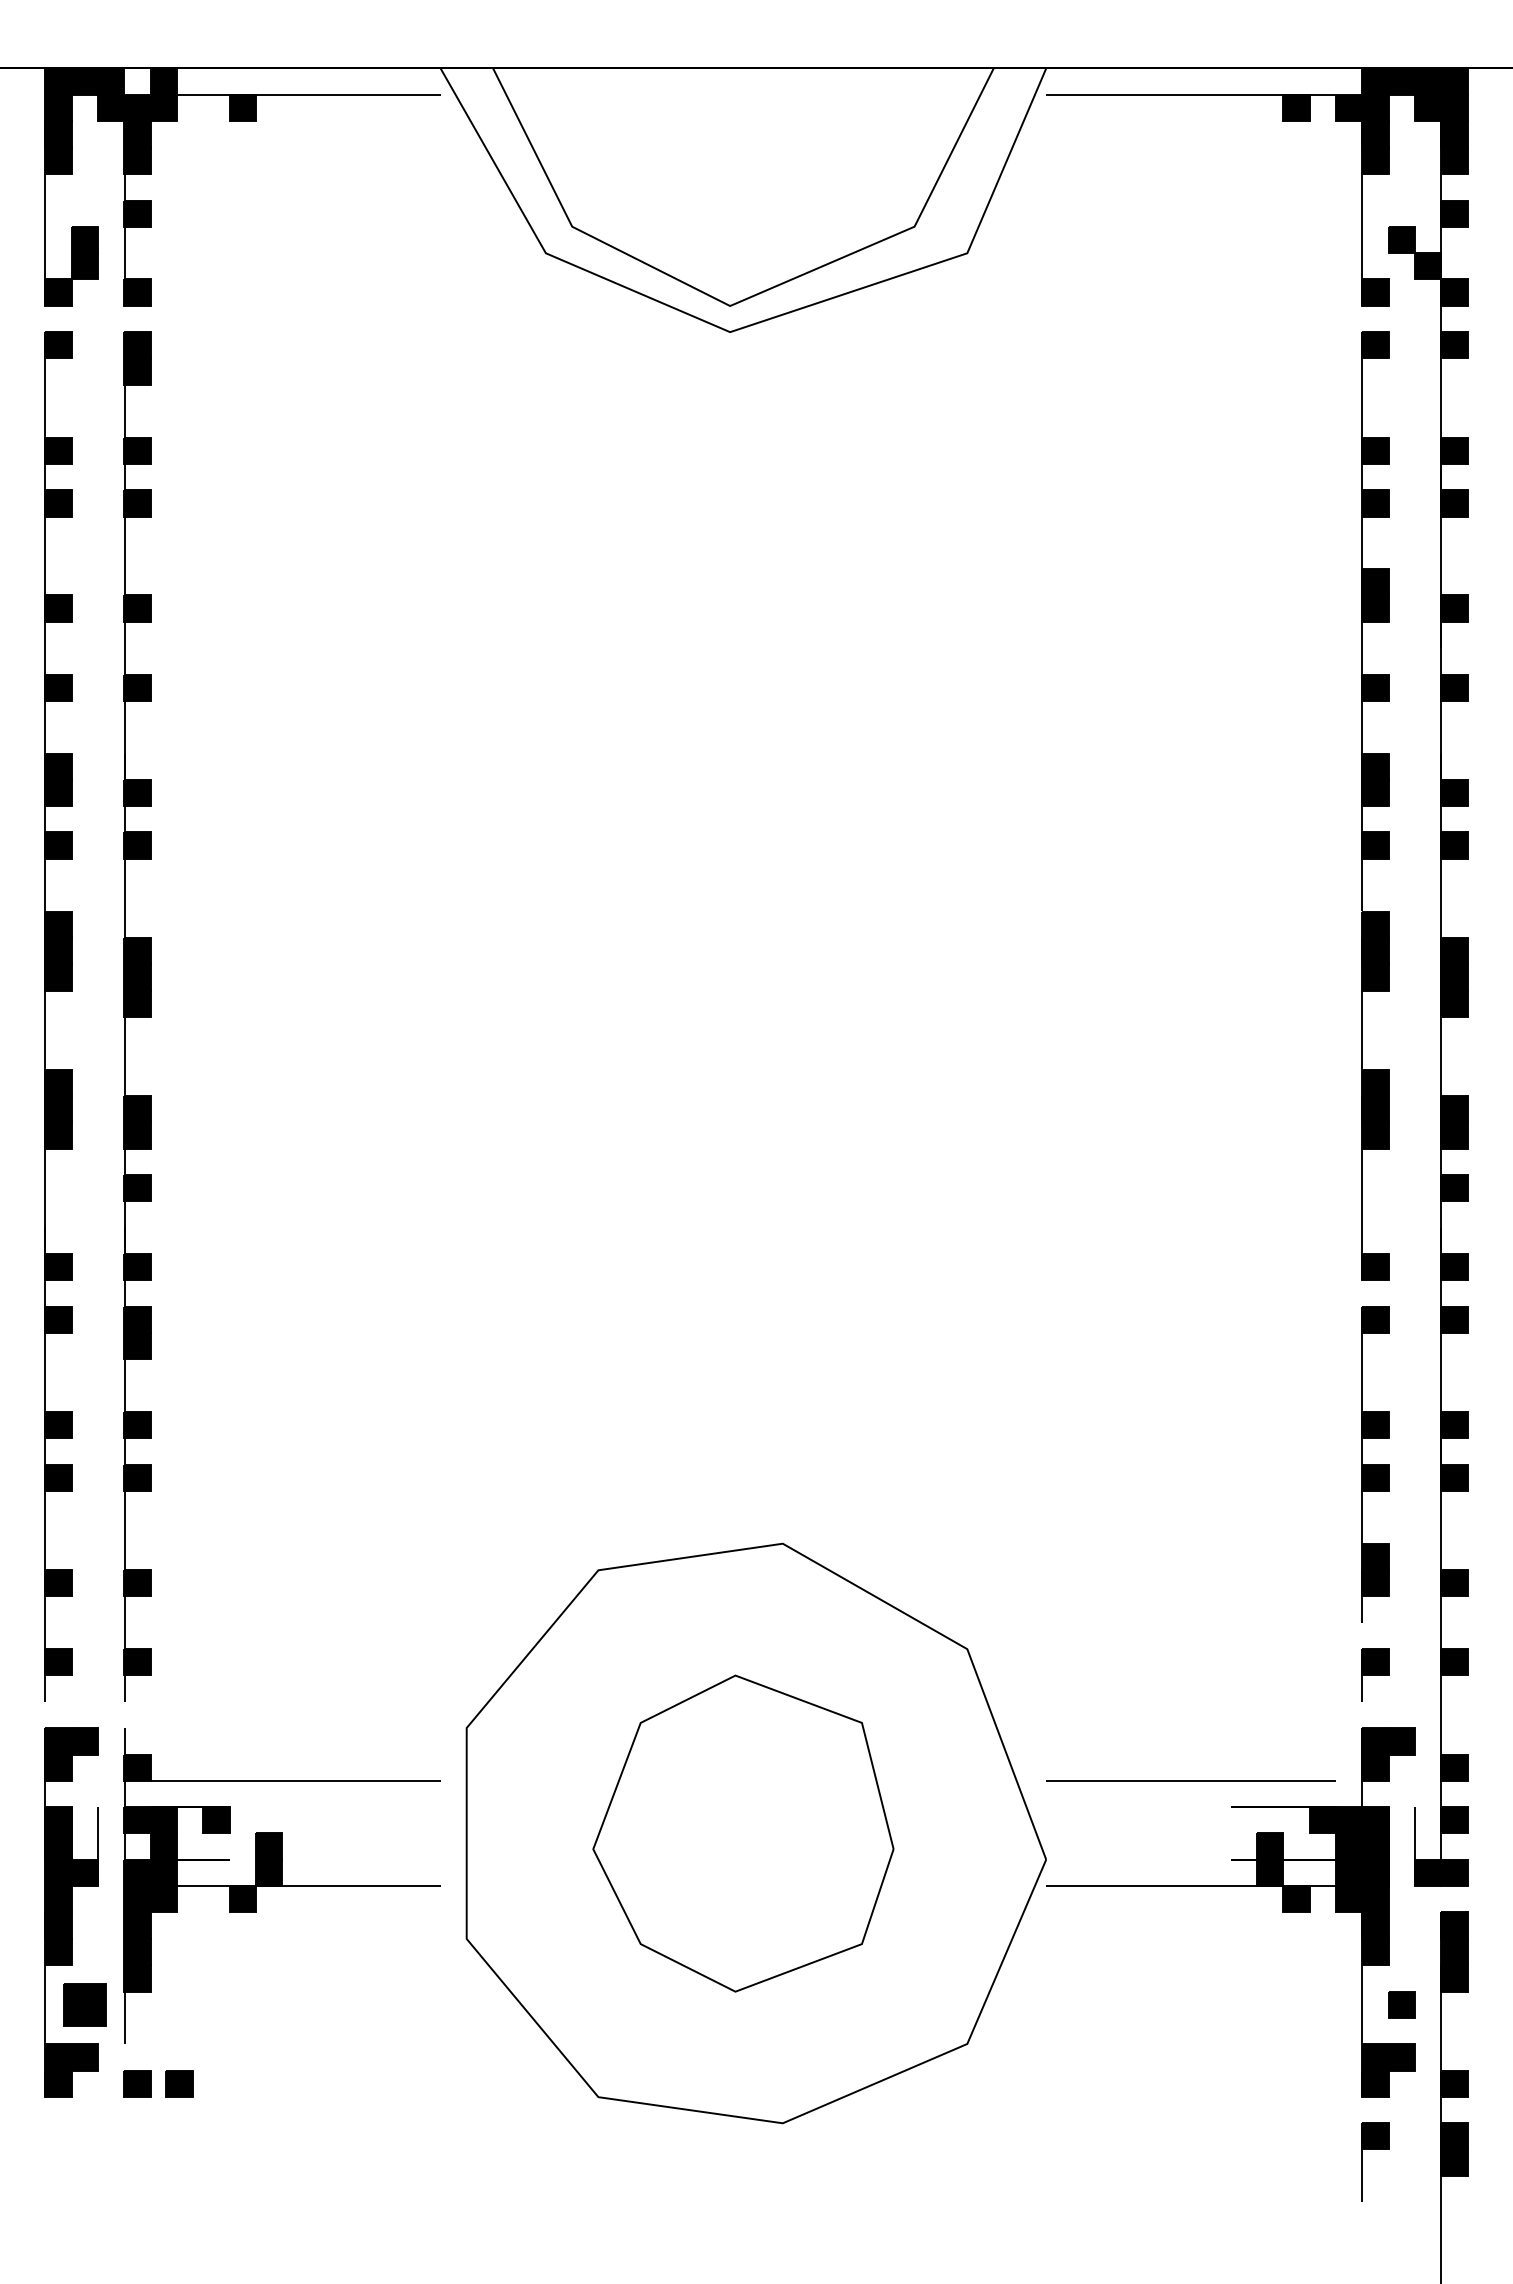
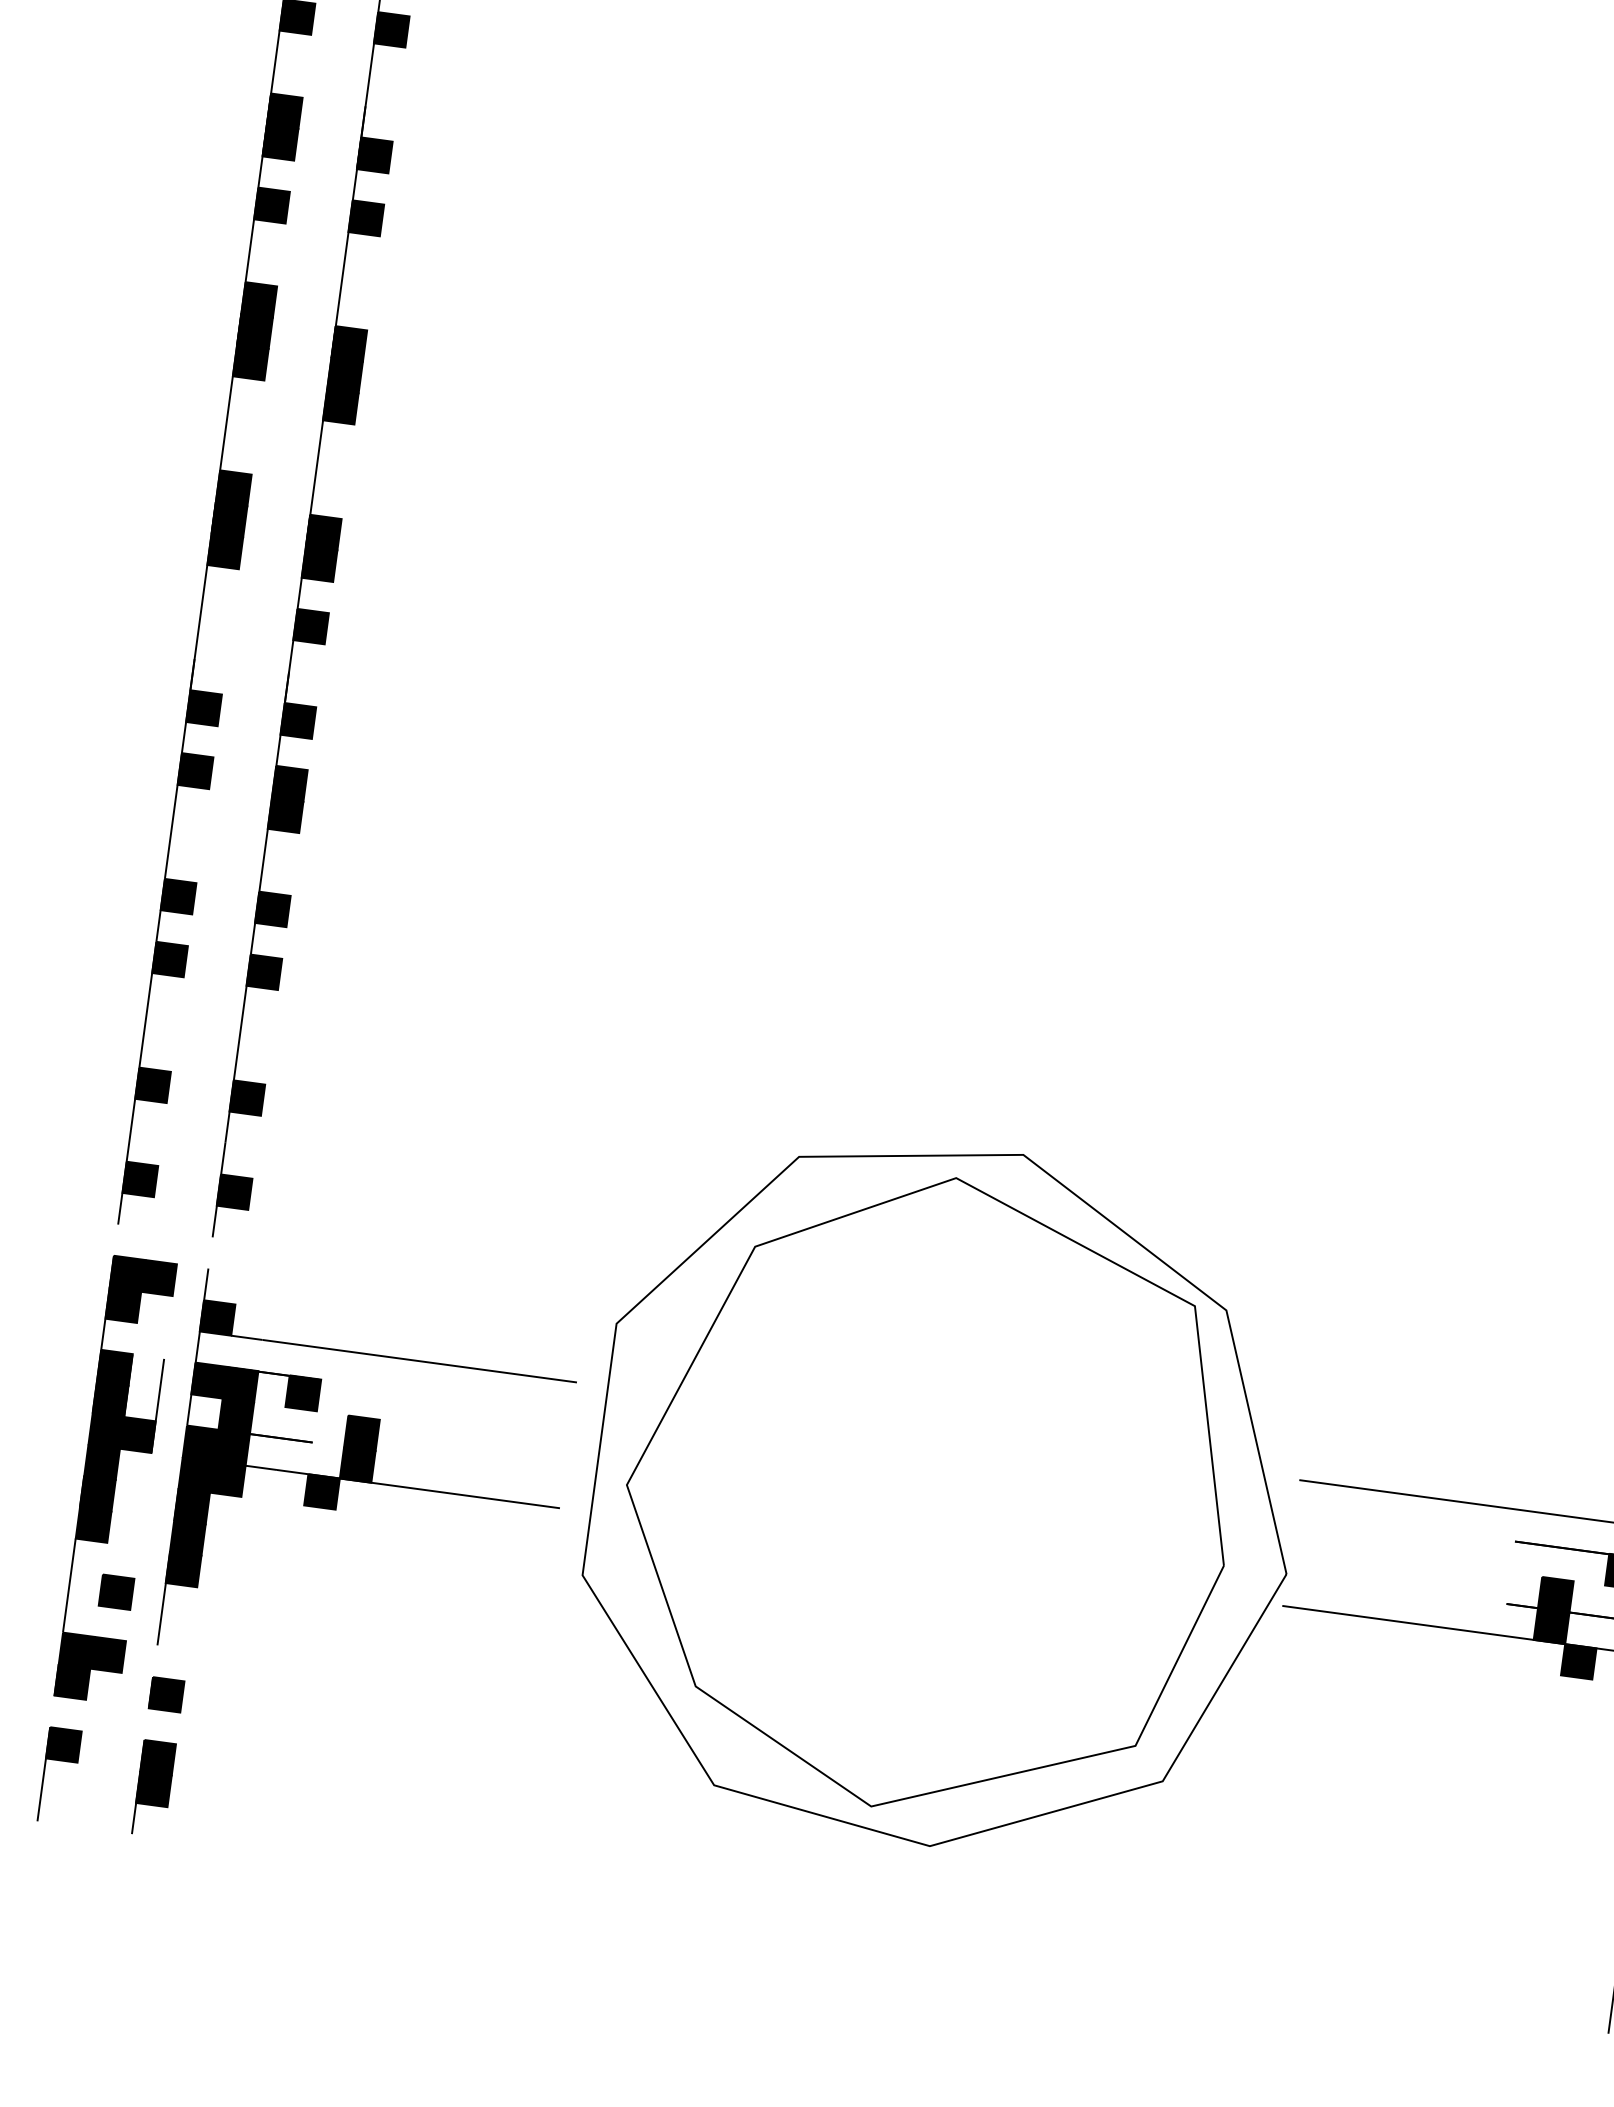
part: (743, 1833) -> (929, 1494), size x1.67
part: (84, 2004) -> (116, 1591), size x0.62
part: (179, 2083) -> (216, 1701), removed
part: (58, 2149) -> (61, 1760), added
part: (137, 2161) -> (154, 1787), added

